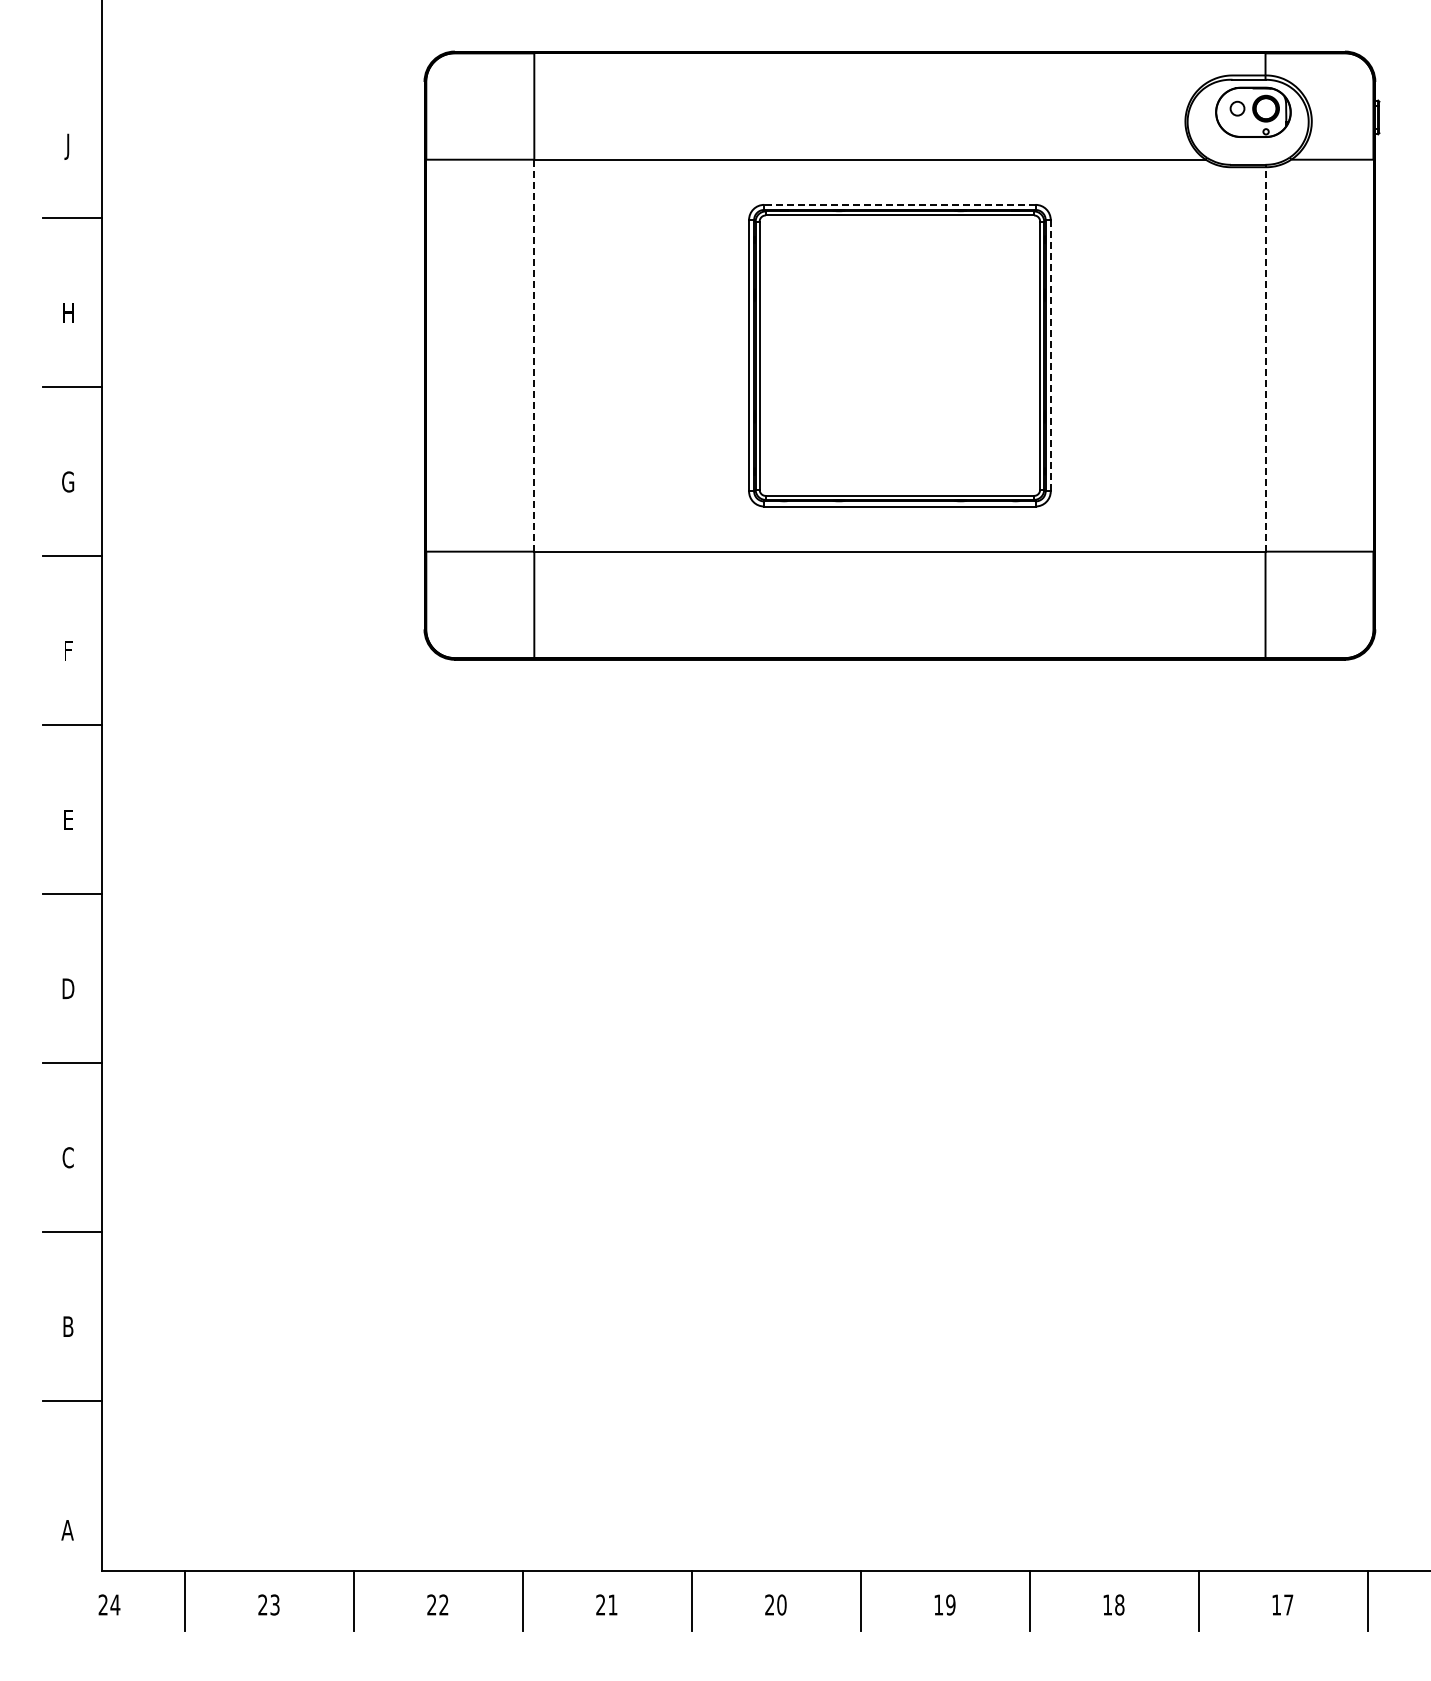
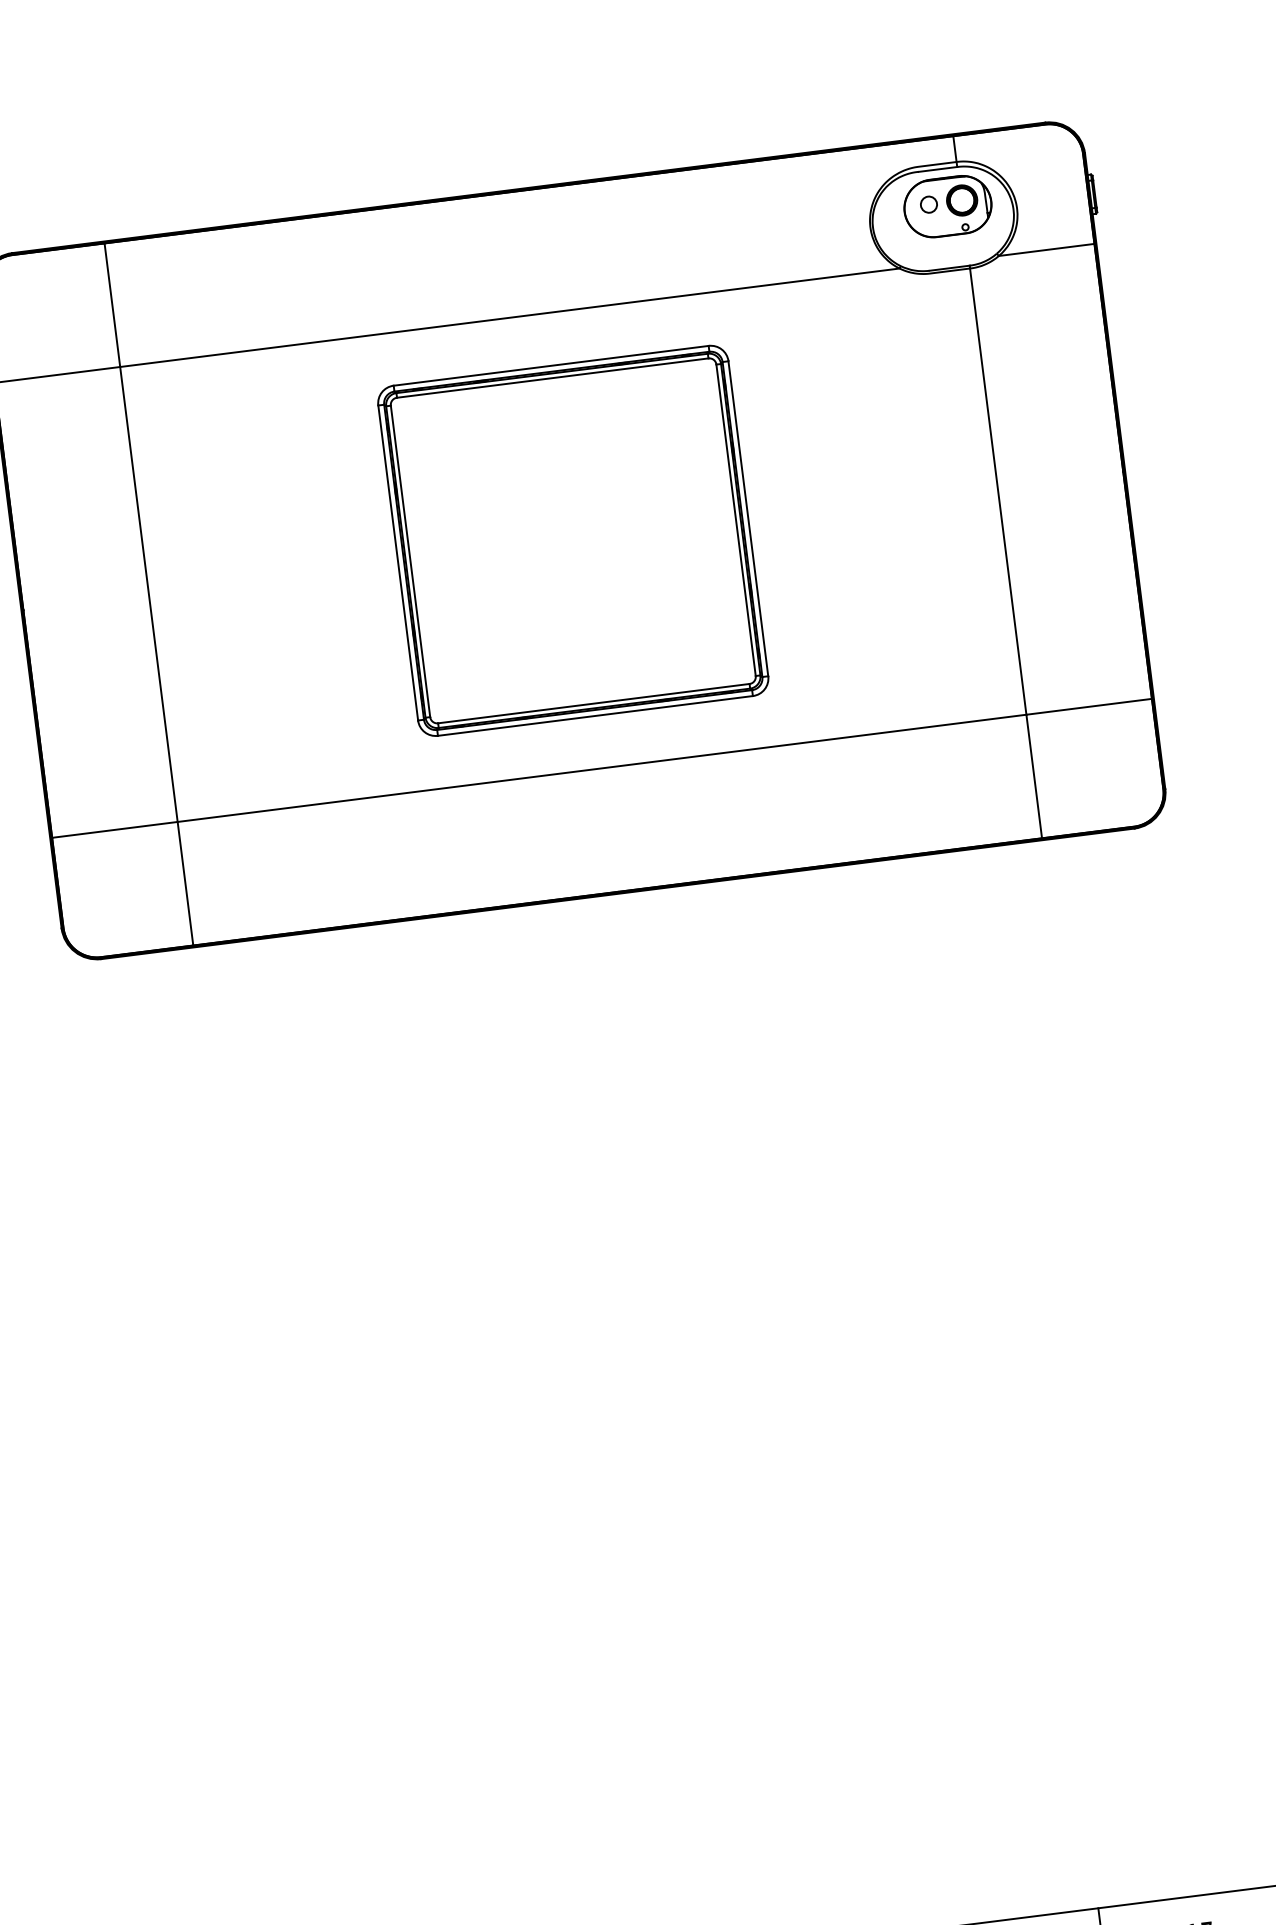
line: (899, 204) -> (550, 365), dashed -> solid
line: (534, 355) -> (149, 594), dashed -> solid
line: (1050, 355) -> (748, 518), dashed -> solid
line: (1265, 358) -> (998, 490), dashed -> solid

